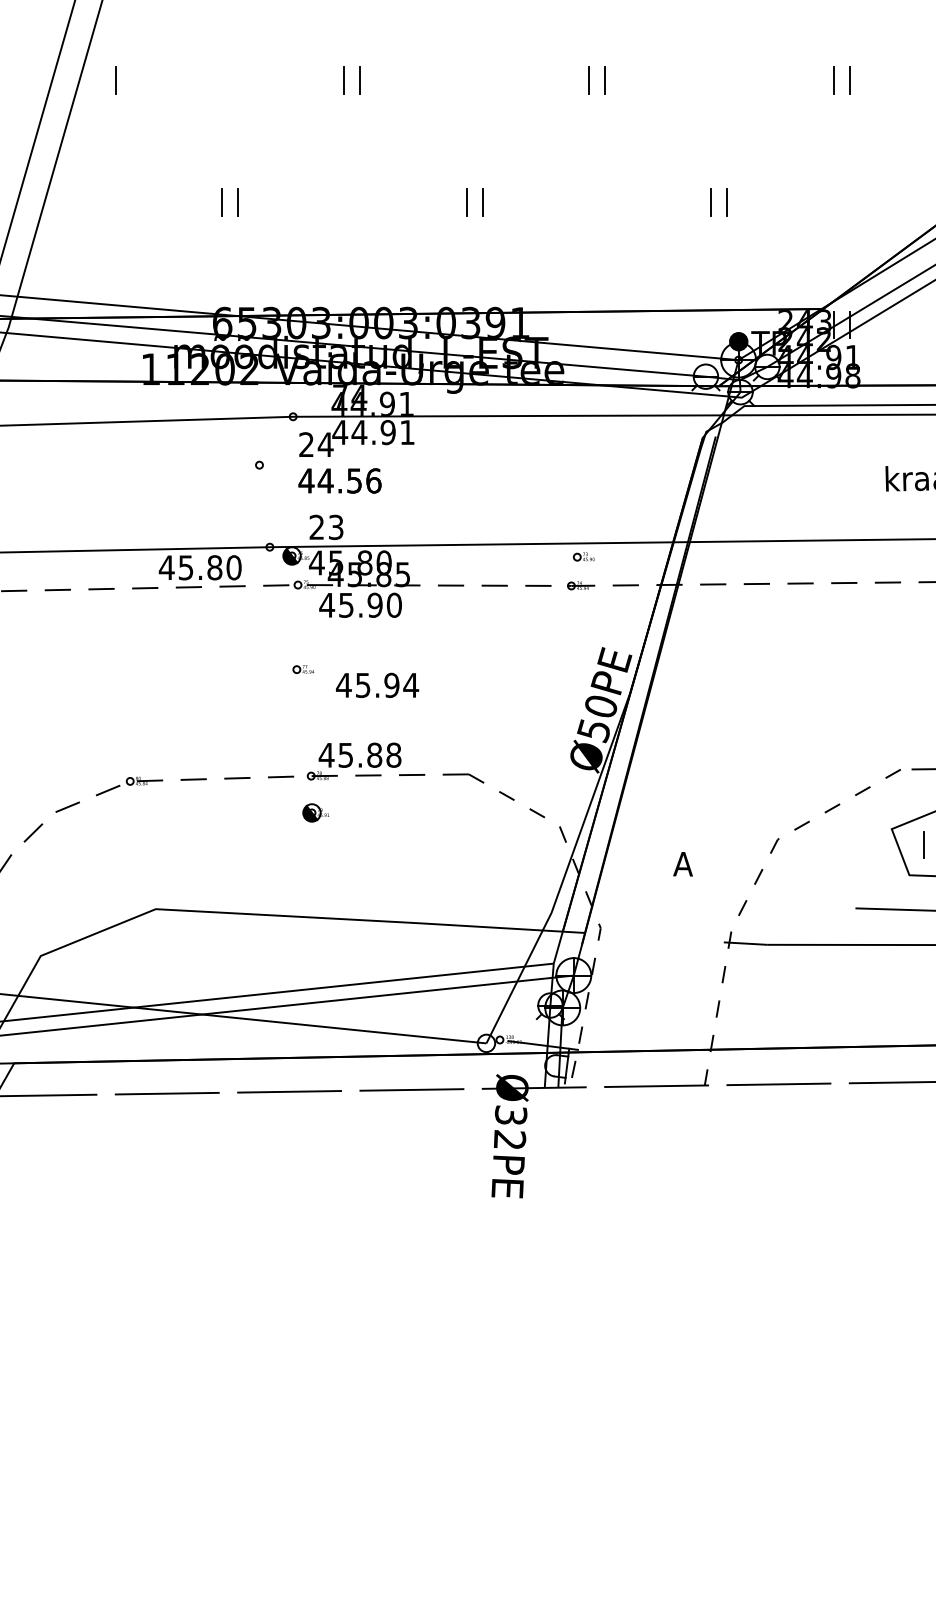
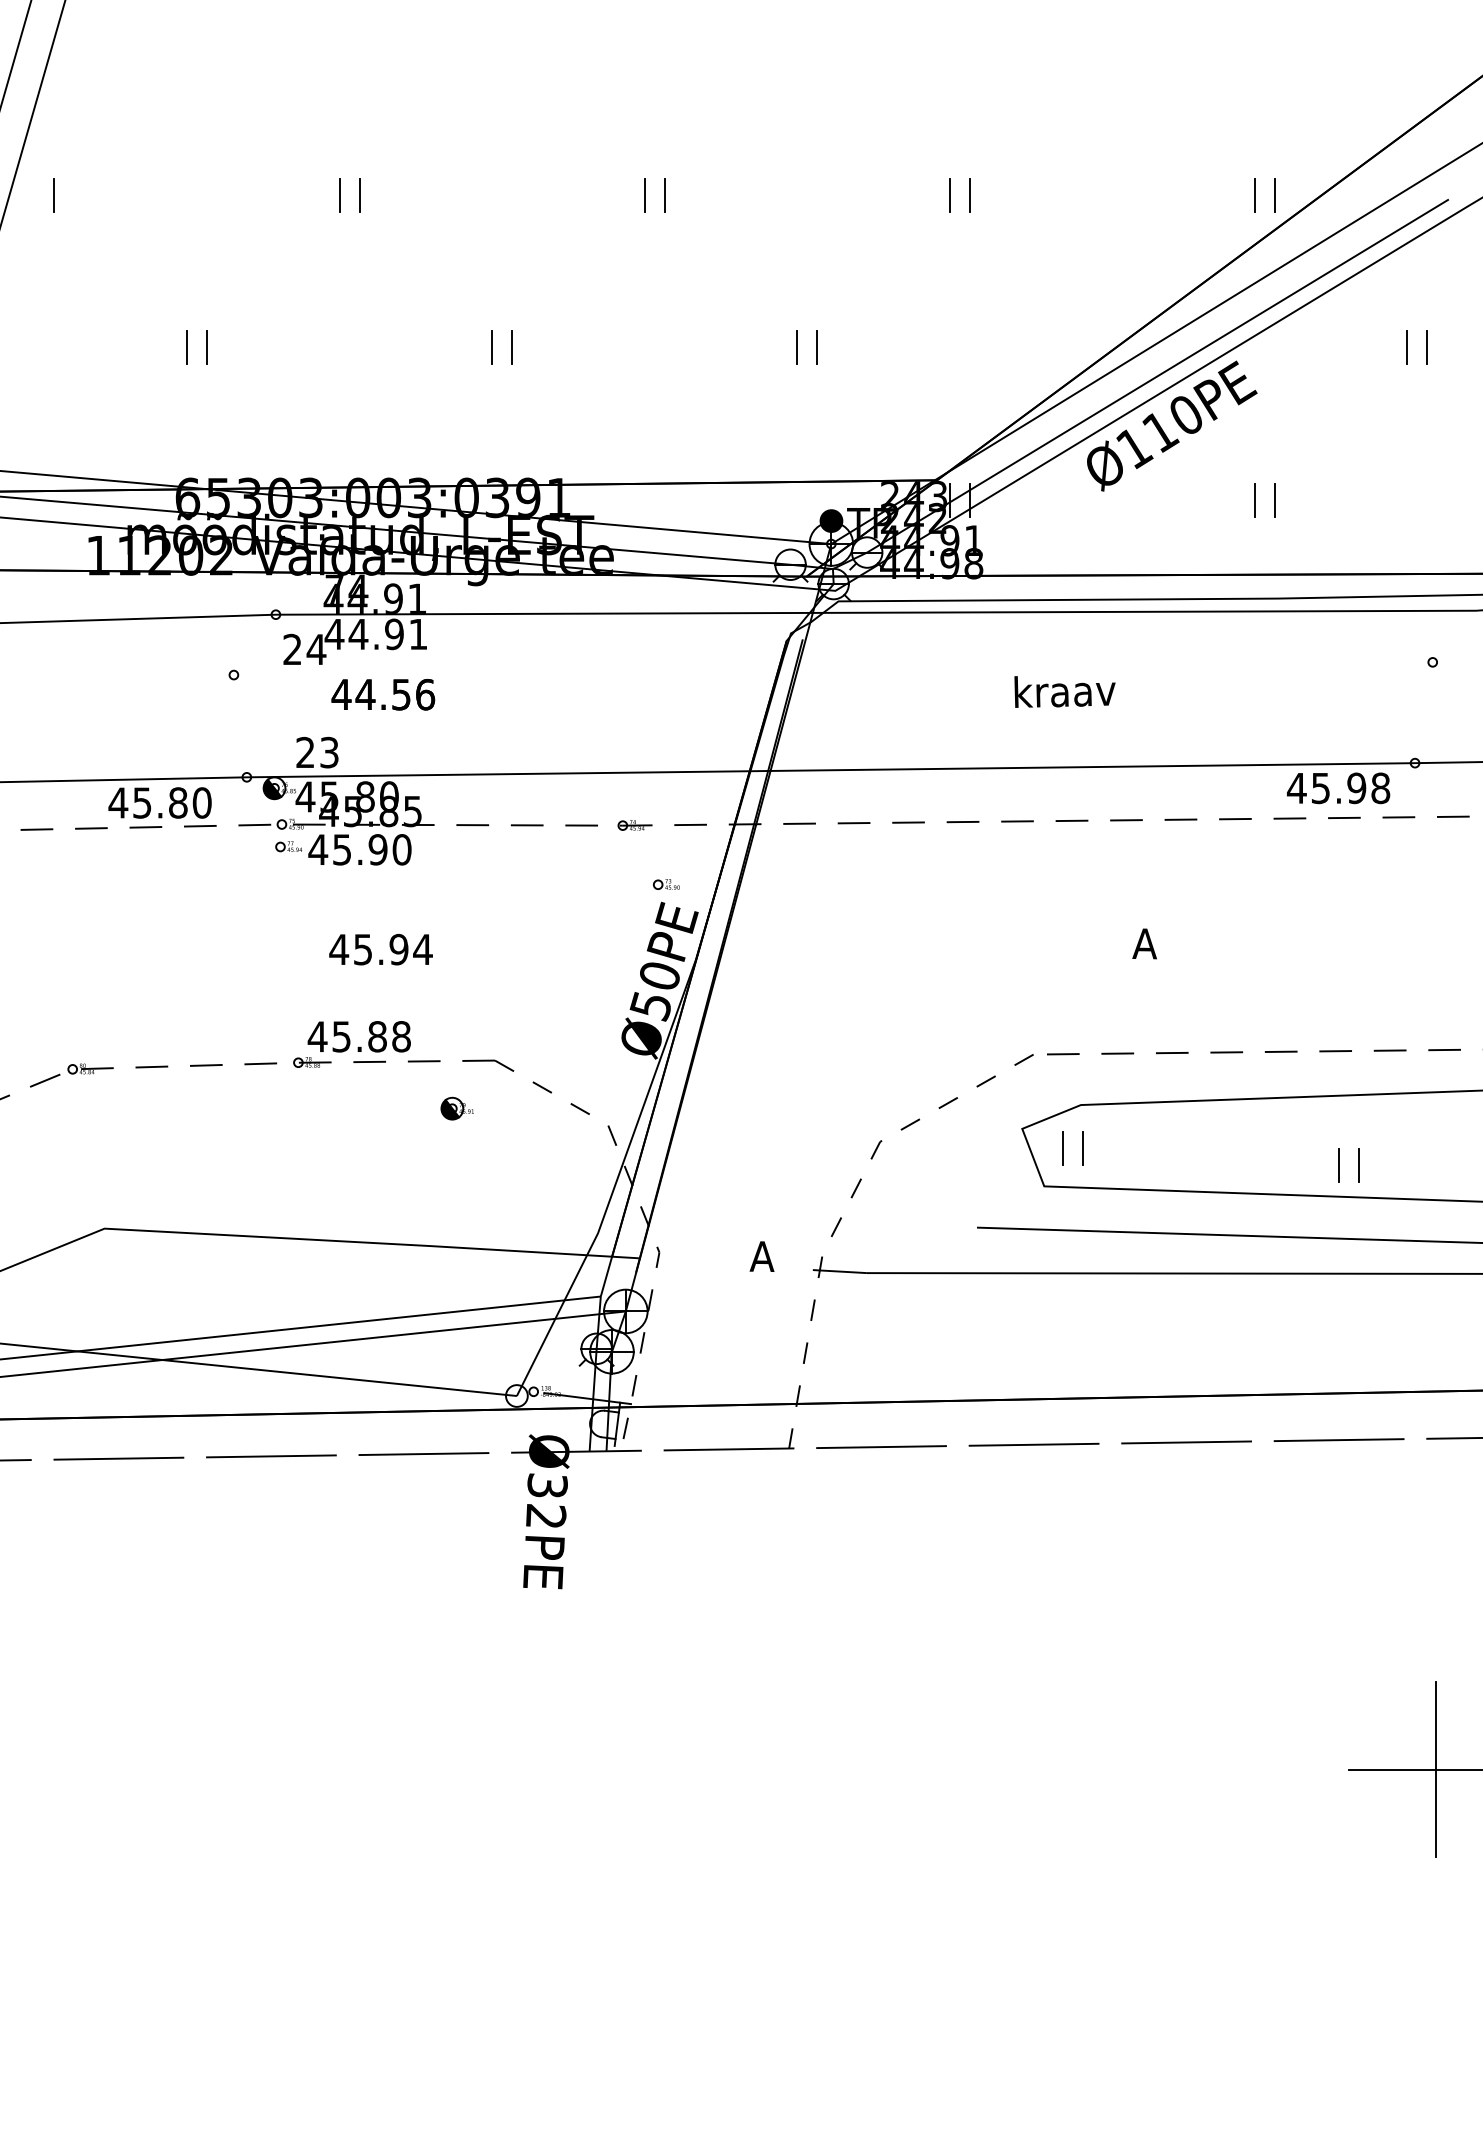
text: (340, 480) -> (383, 694), moved
part: (583, 556) -> (666, 884), moved
part: (303, 669) -> (288, 846), moved
part: (315, 812) -> (456, 1108), moved
text: (682, 864) -> (761, 1256), moved

